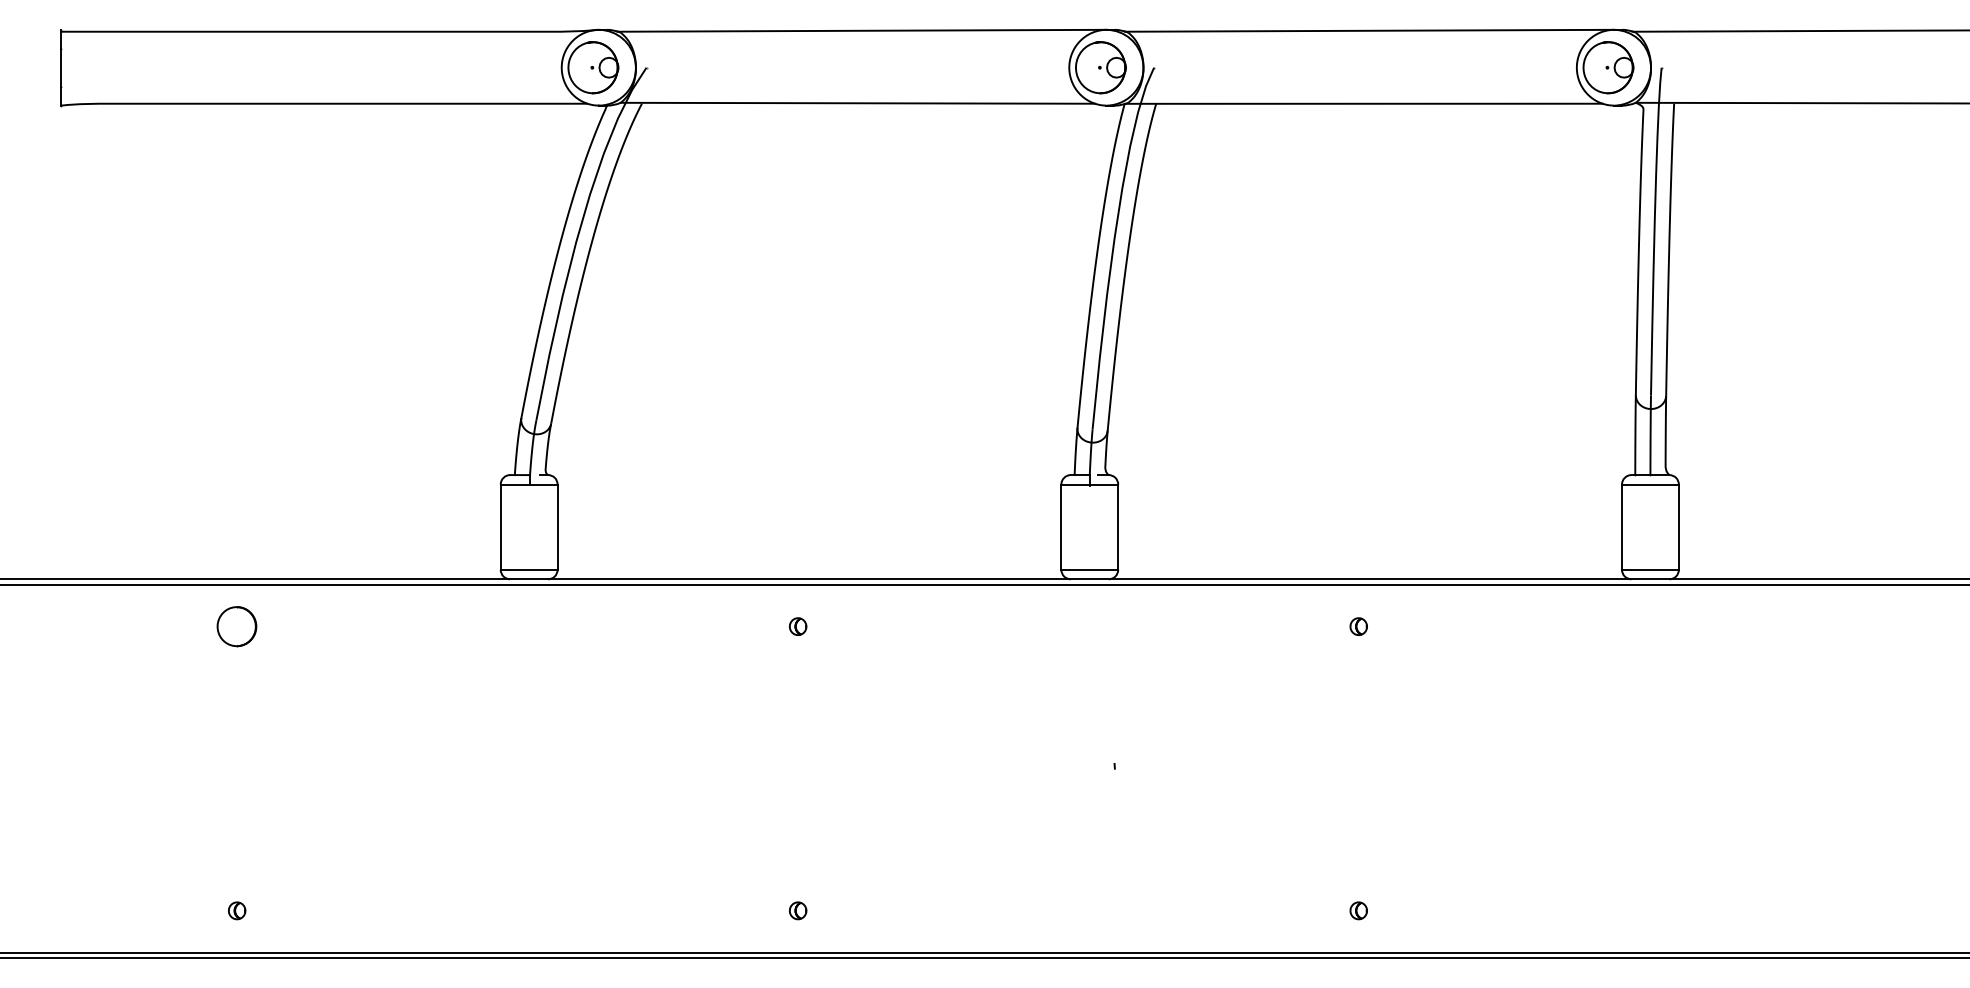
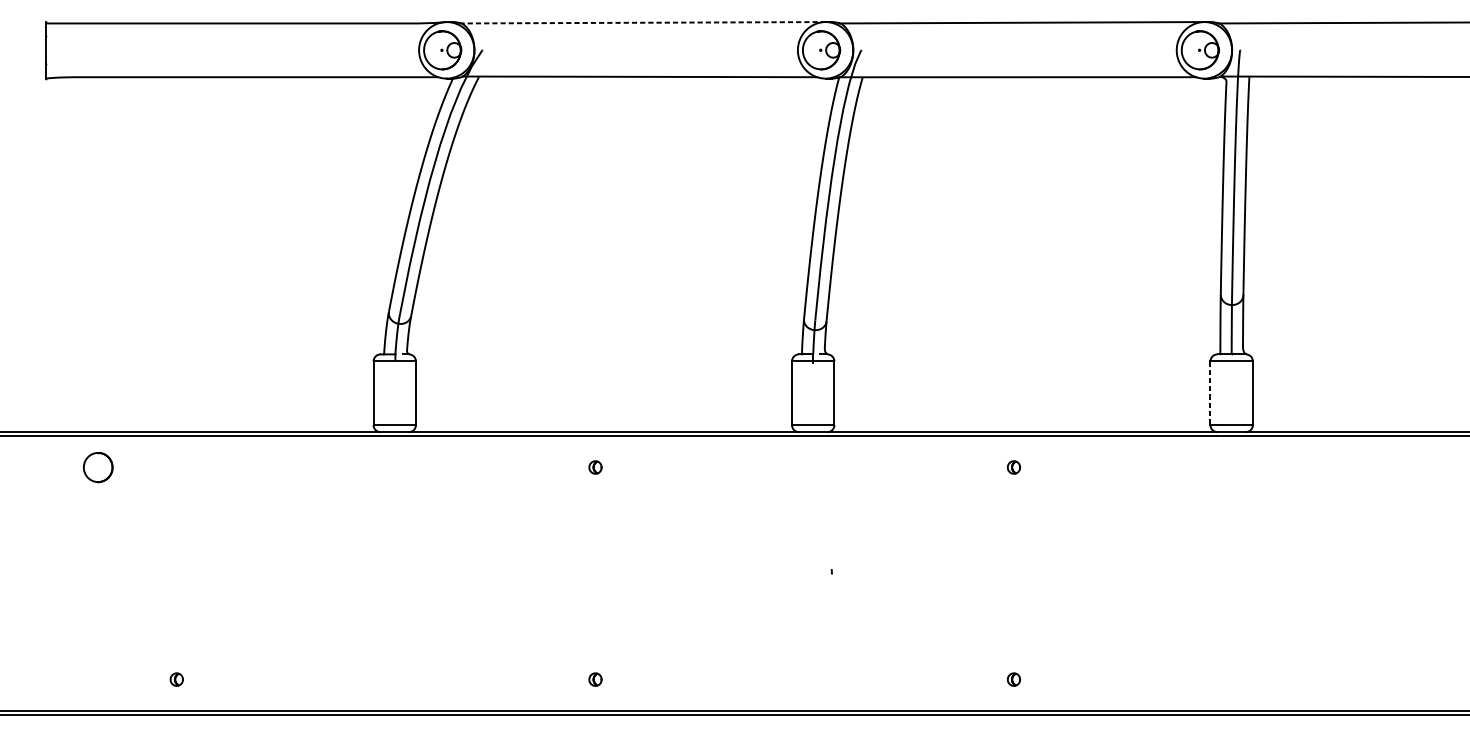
line: (862, 30) -> (643, 22), solid -> dashed
line: (1622, 527) -> (1210, 393), solid -> dashed
part: (236, 626) -> (97, 467), moved

